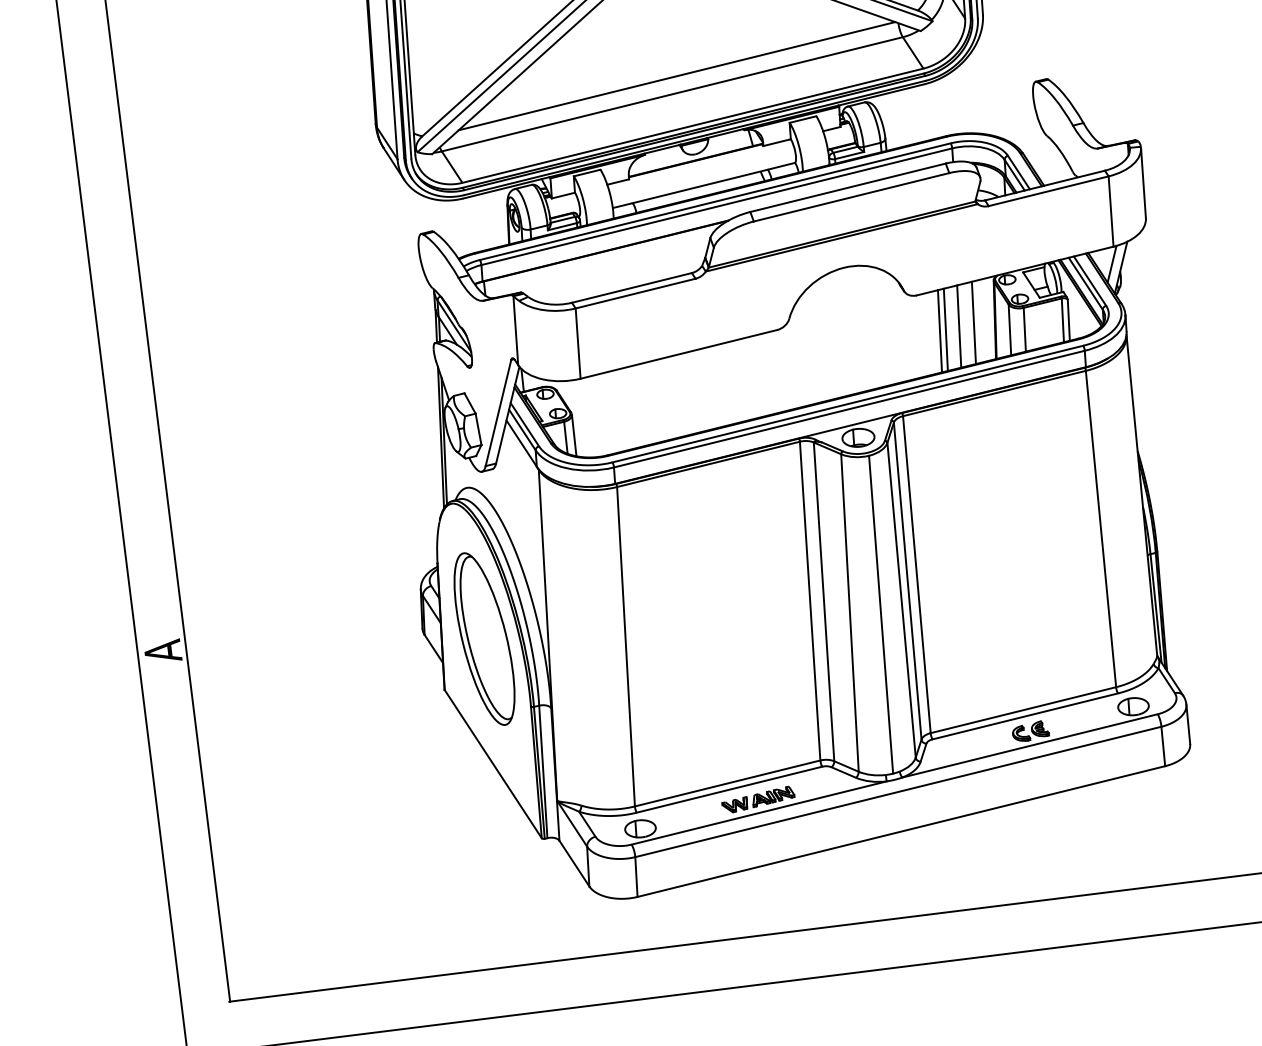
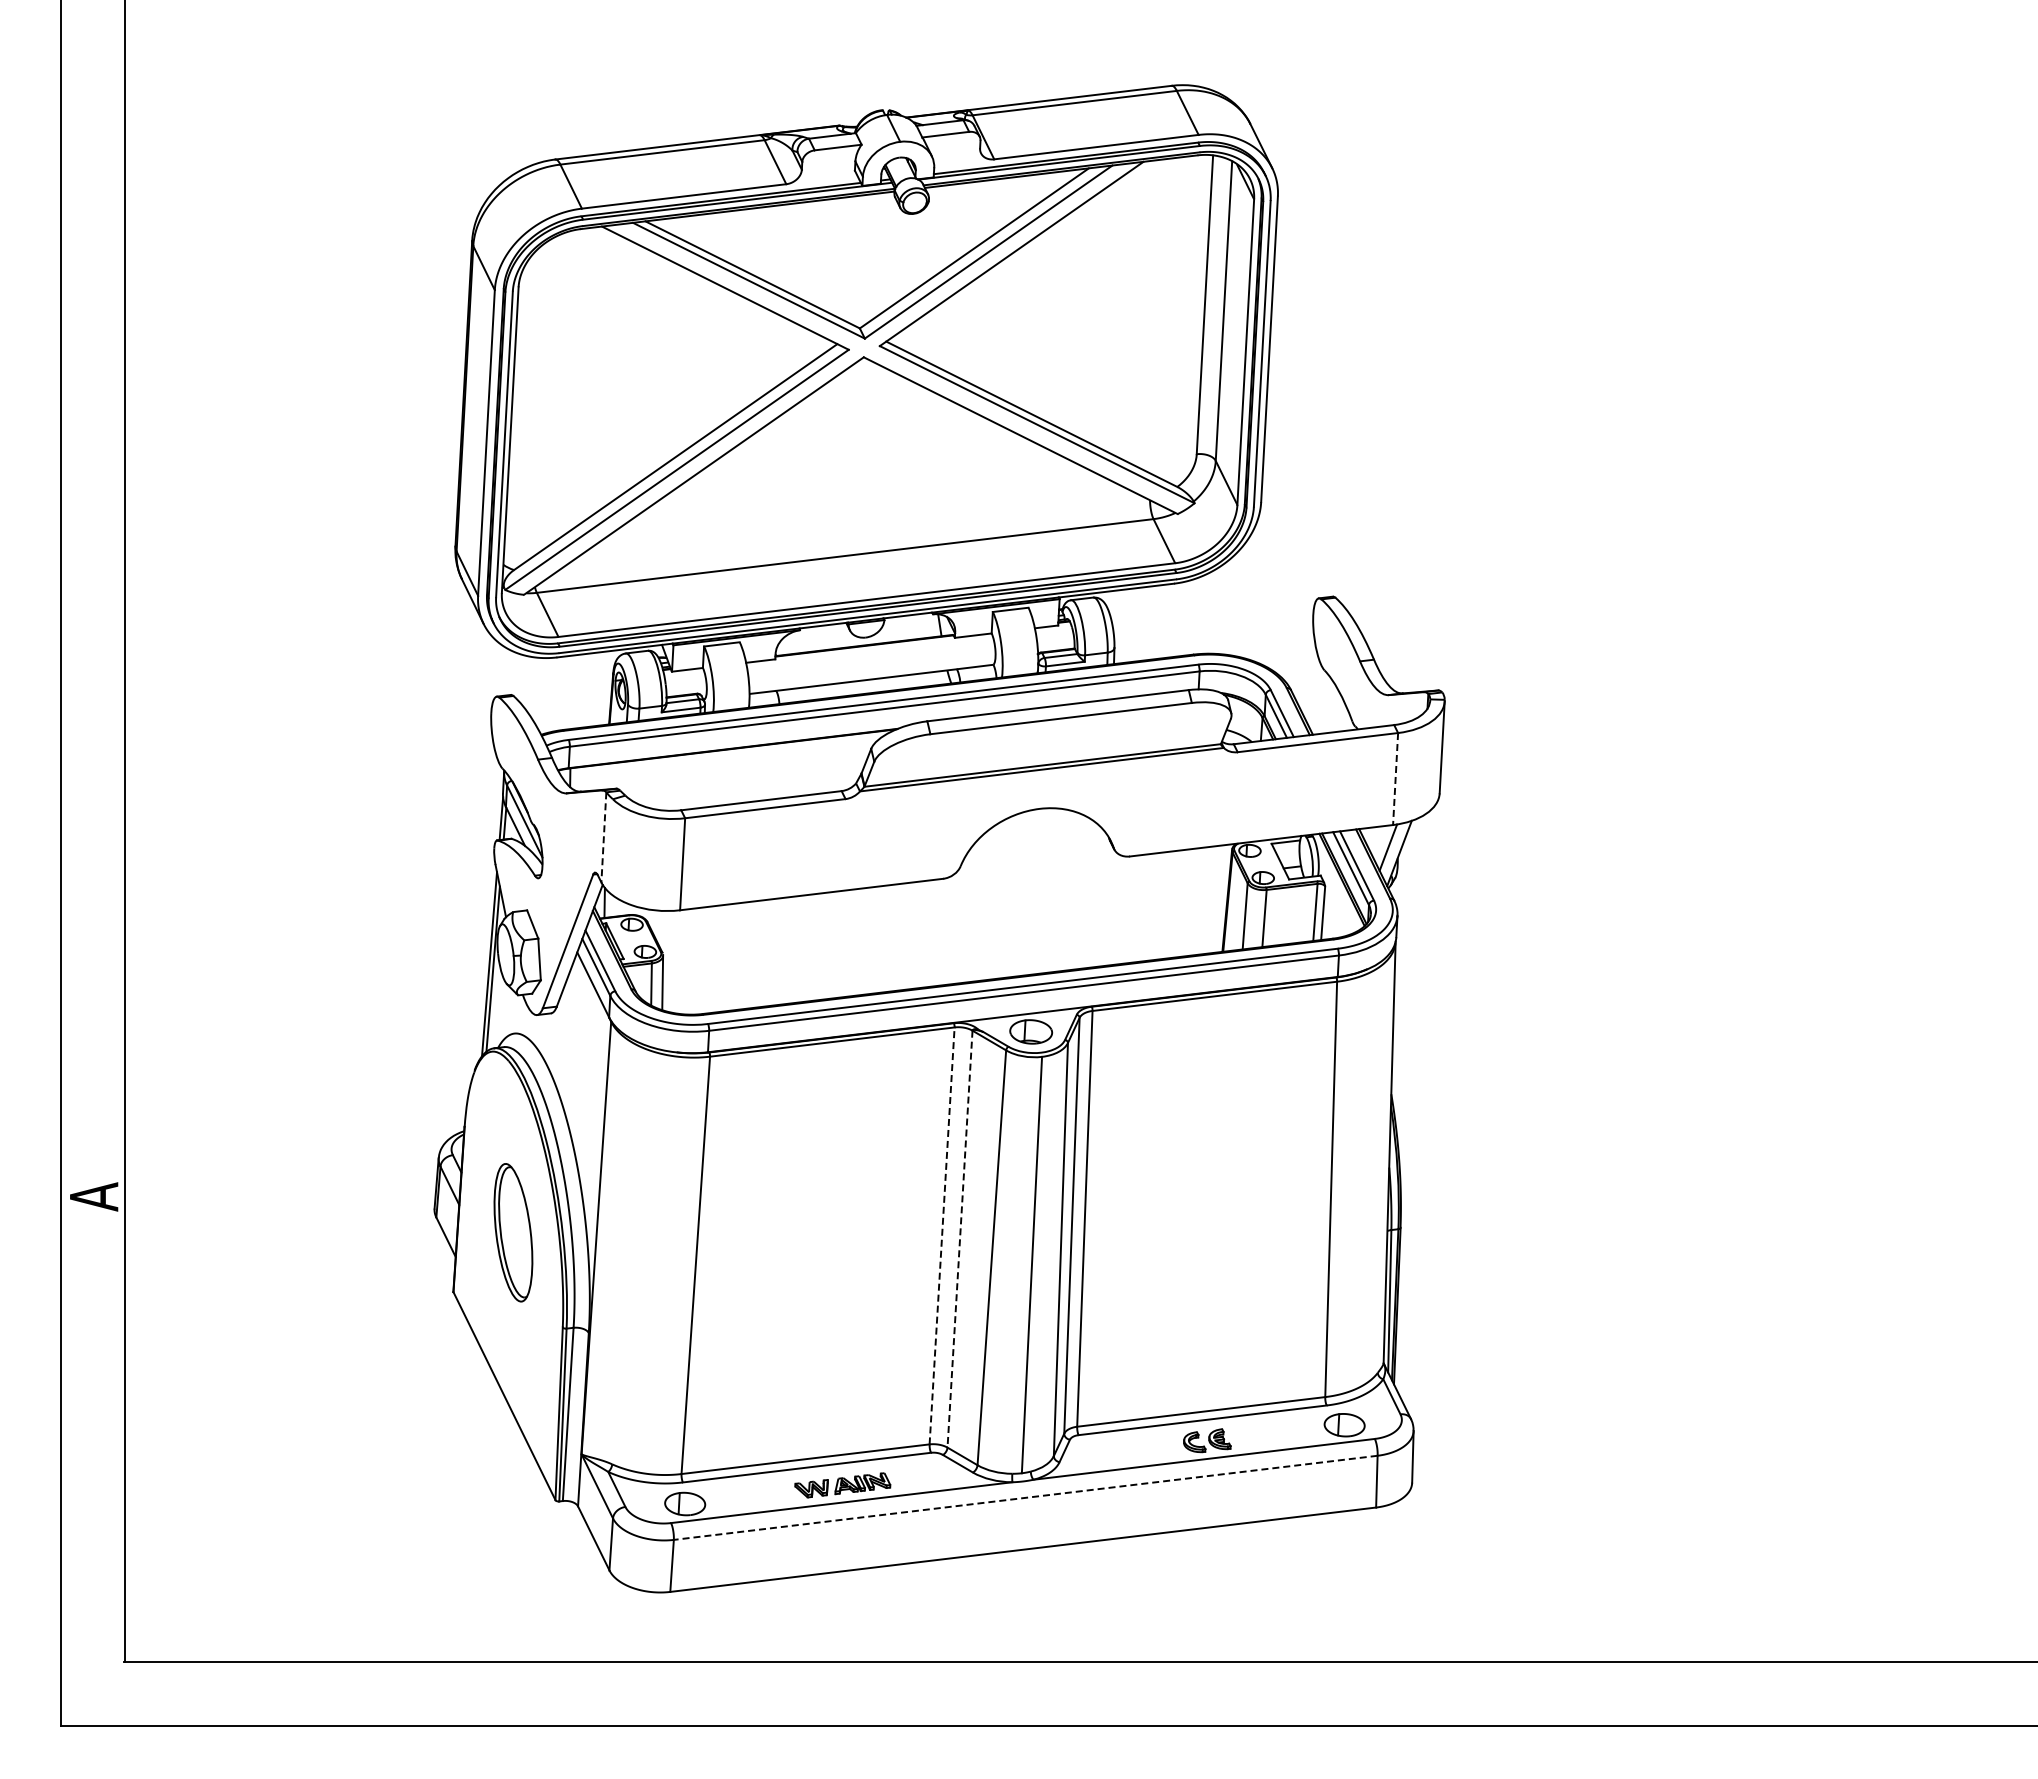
line: (677, 76) -> (854, 533), removed
line: (1111, 211) -> (1395, 779), solid -> dashed
line: (973, 323) -> (1199, 901), removed
line: (958, 326) -> (1179, 903), removed
line: (946, 329) -> (1162, 905), removed
line: (515, 330) -> (603, 837), solid -> dashed
line: (940, 331) -> (1154, 906), removed
line: (810, 600) -> (942, 1235), solid -> dashed
line: (824, 602) -> (960, 1239), solid -> dashed
part: (484, 639) -> (513, 1232), size x0.6
line: (898, 791) -> (1025, 1497), solid -> dashed

